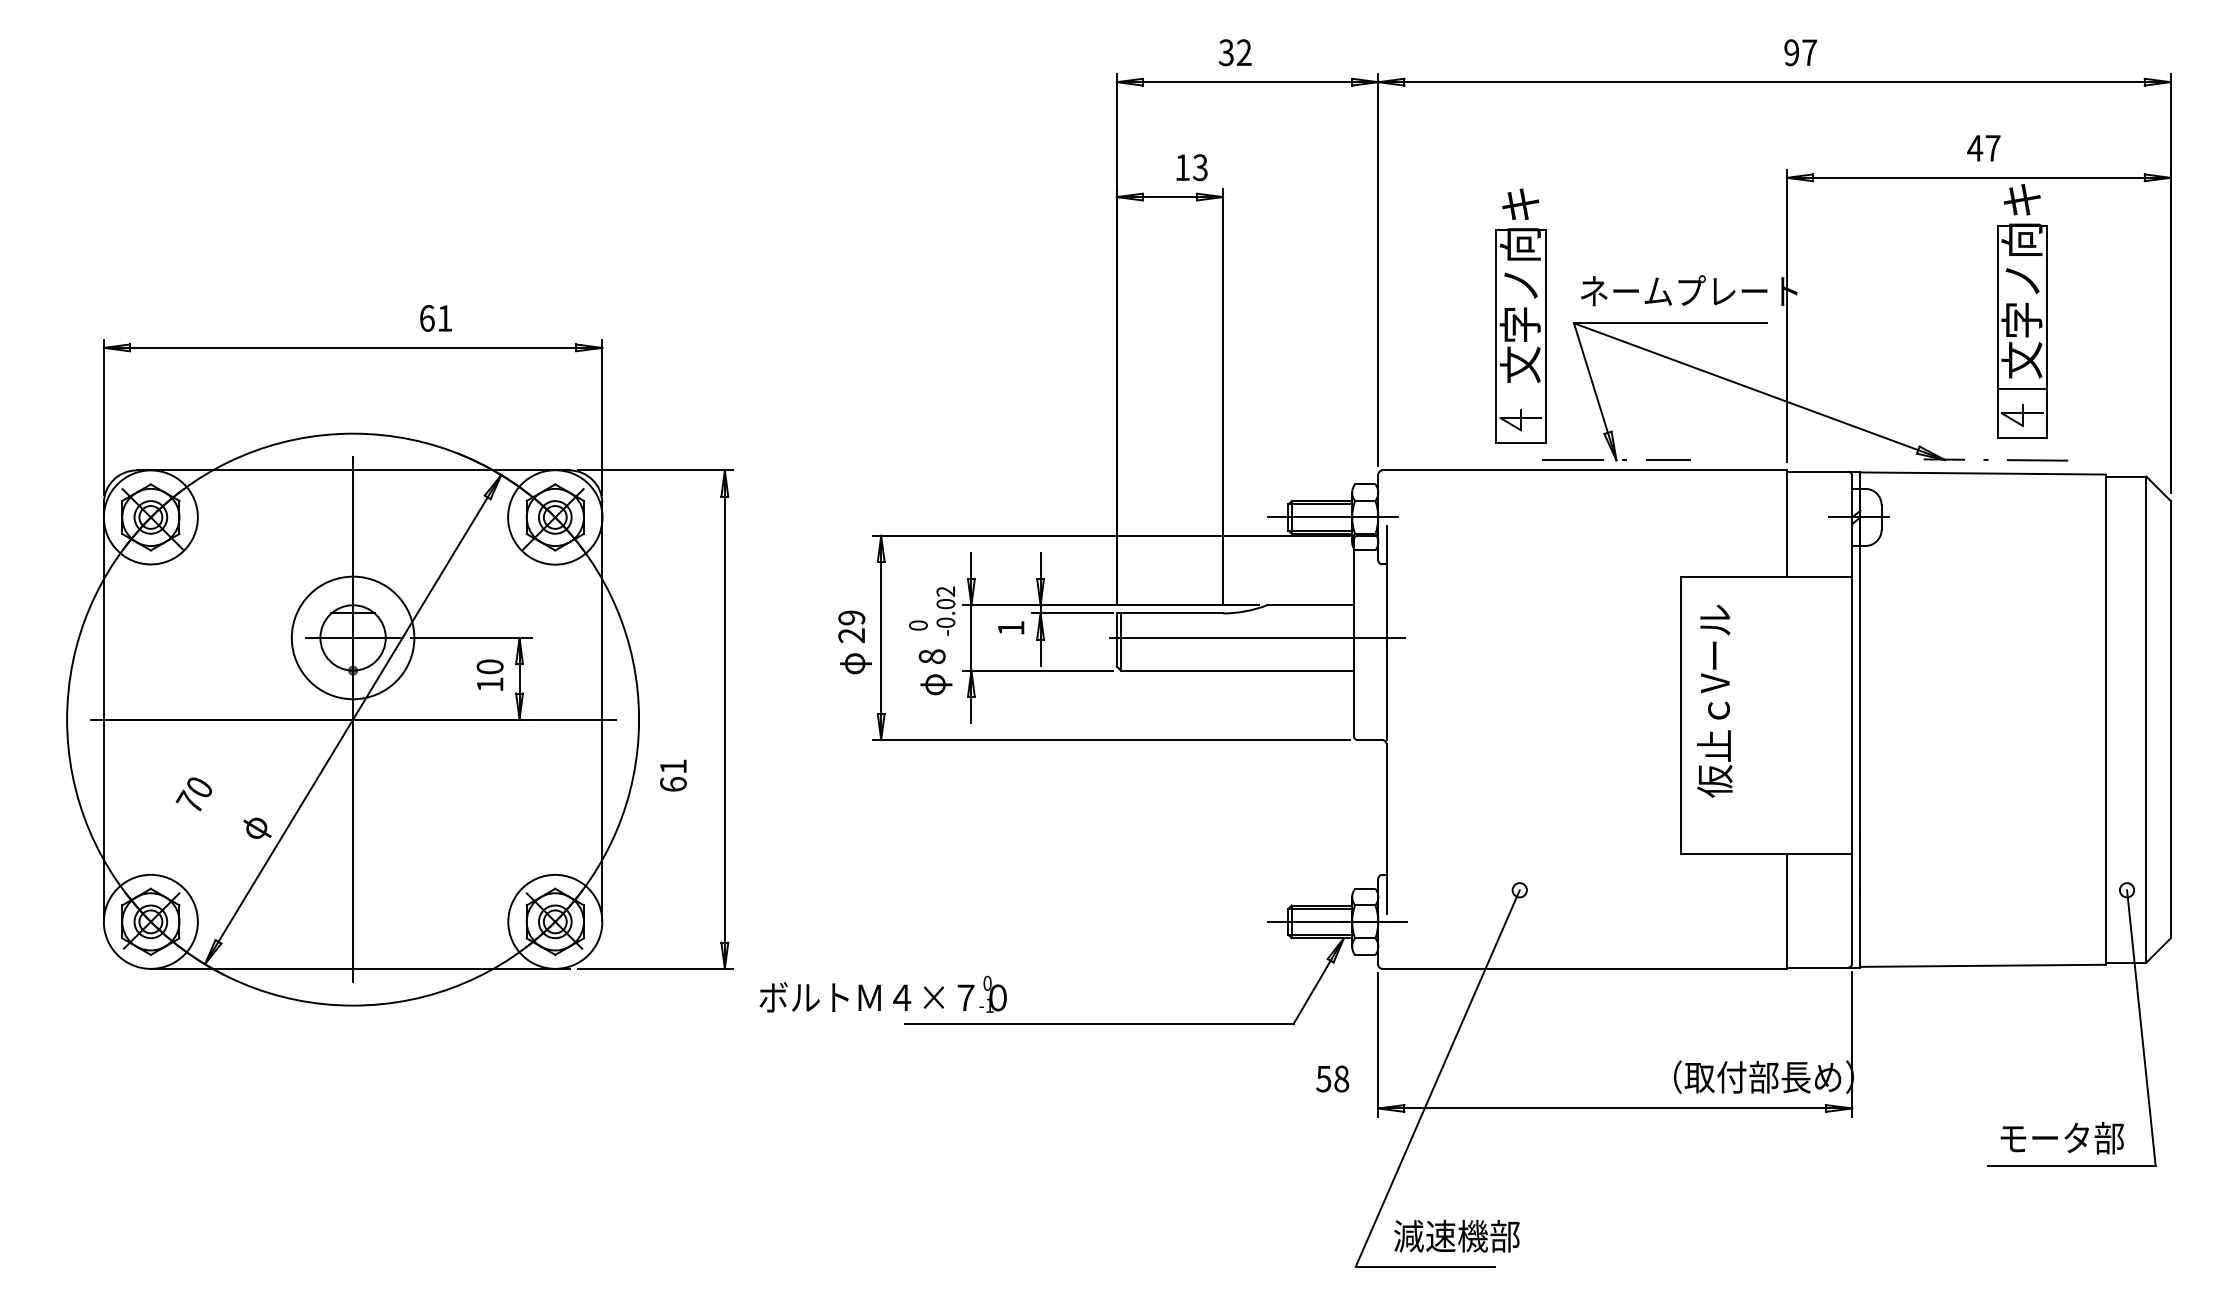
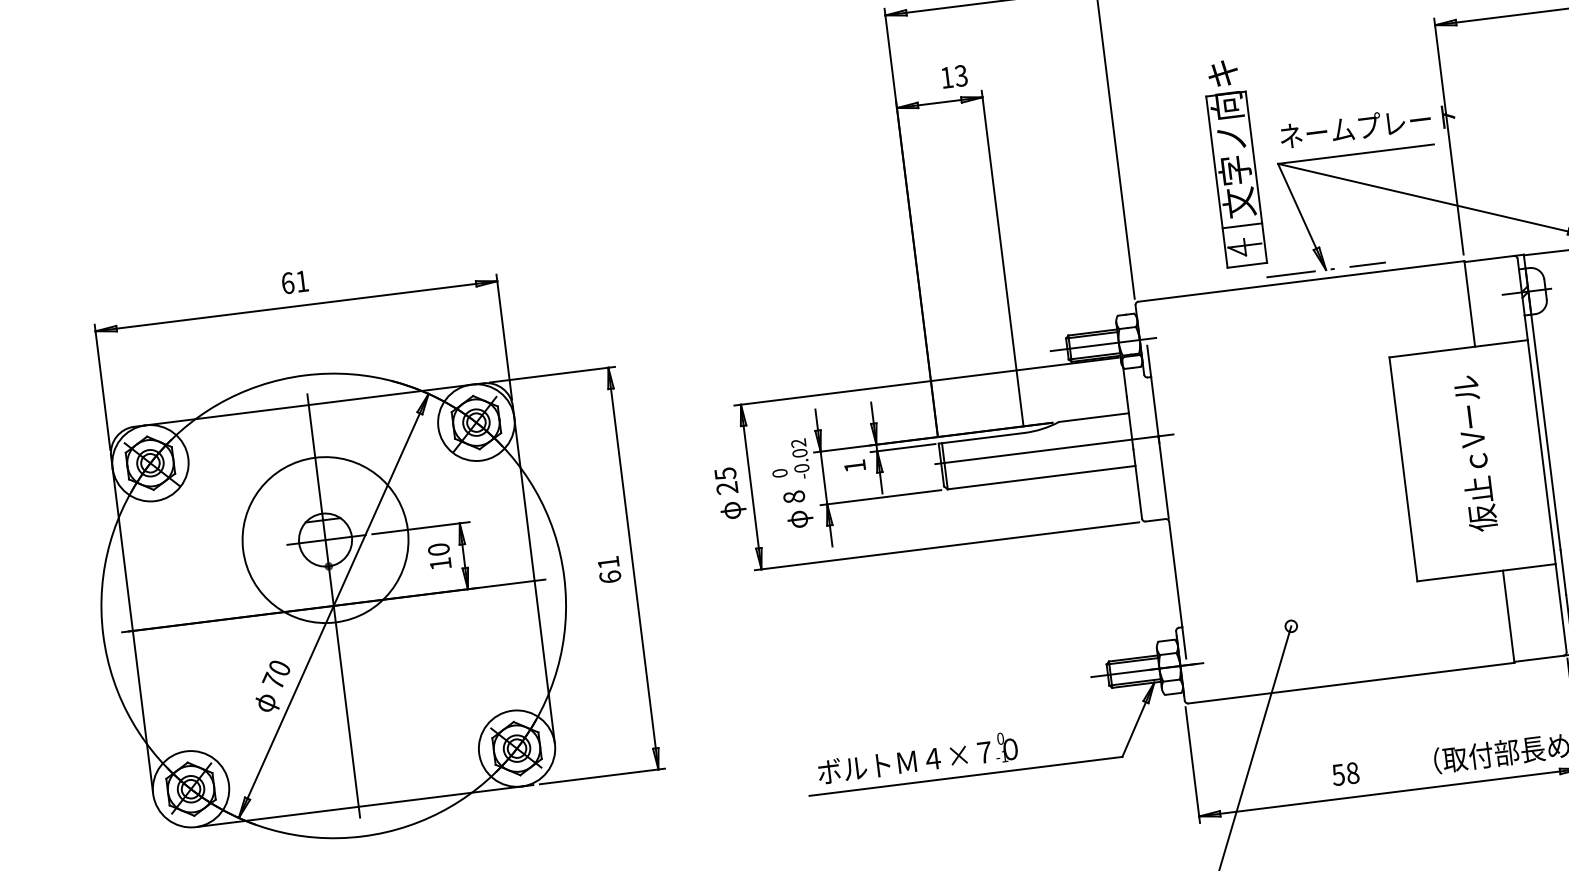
text: (435, 318) -> (294, 282), moved
line: (1520, 393) -> (1242, 225), added
text: (851, 617) -> (725, 473), 29 -> 25
circle: (352, 637) -> (325, 539), size x1.67
text: (1714, 700) -> (1474, 453), moved
text: (673, 775) -> (609, 569), moved
text: (193, 794) -> (275, 674), moved
text: (882, 993) -> (916, 757), moved
text: (1332, 1078) -> (1345, 773), moved

